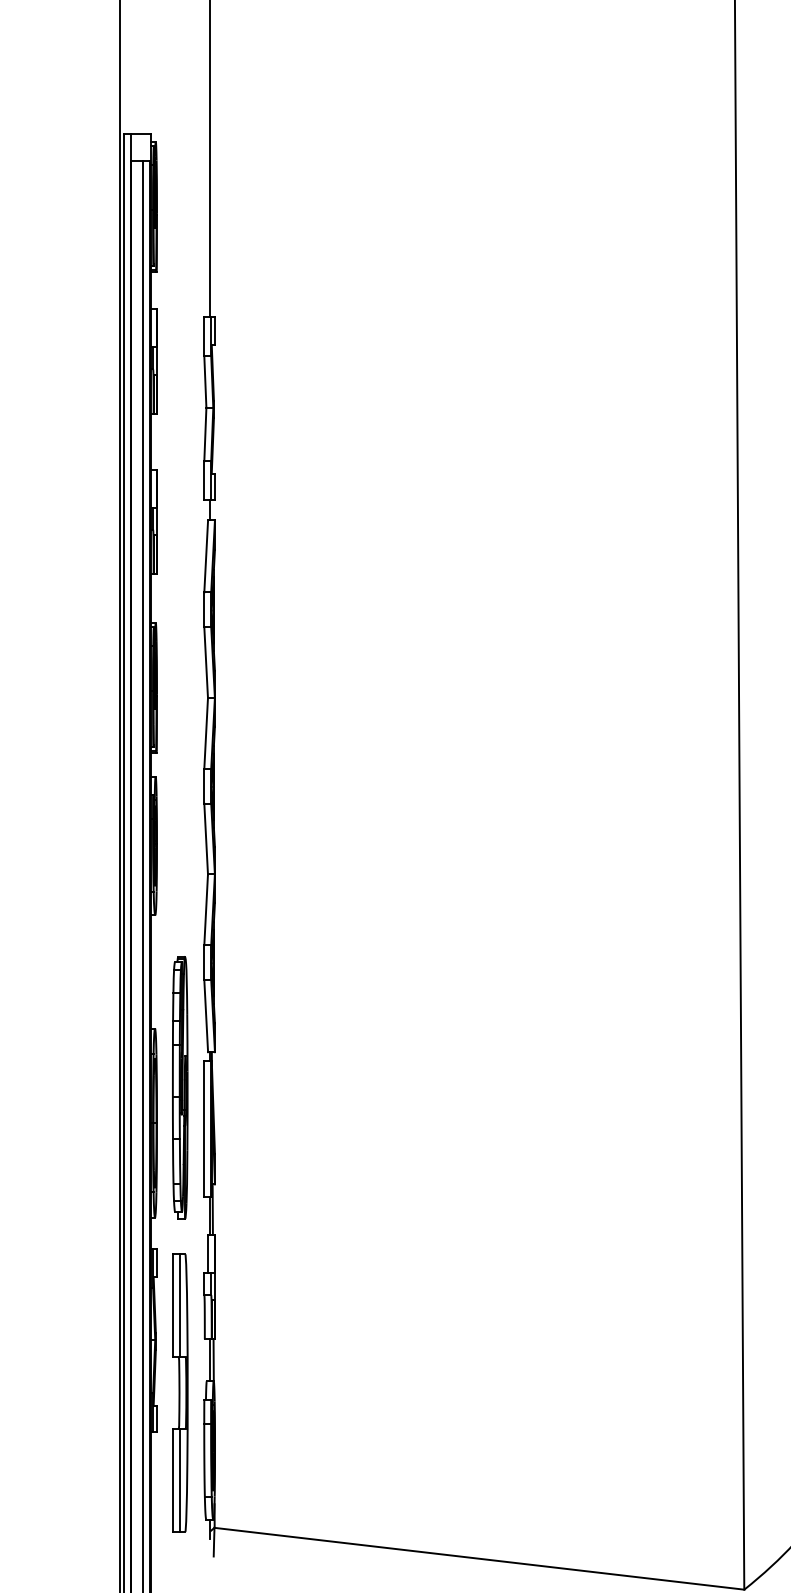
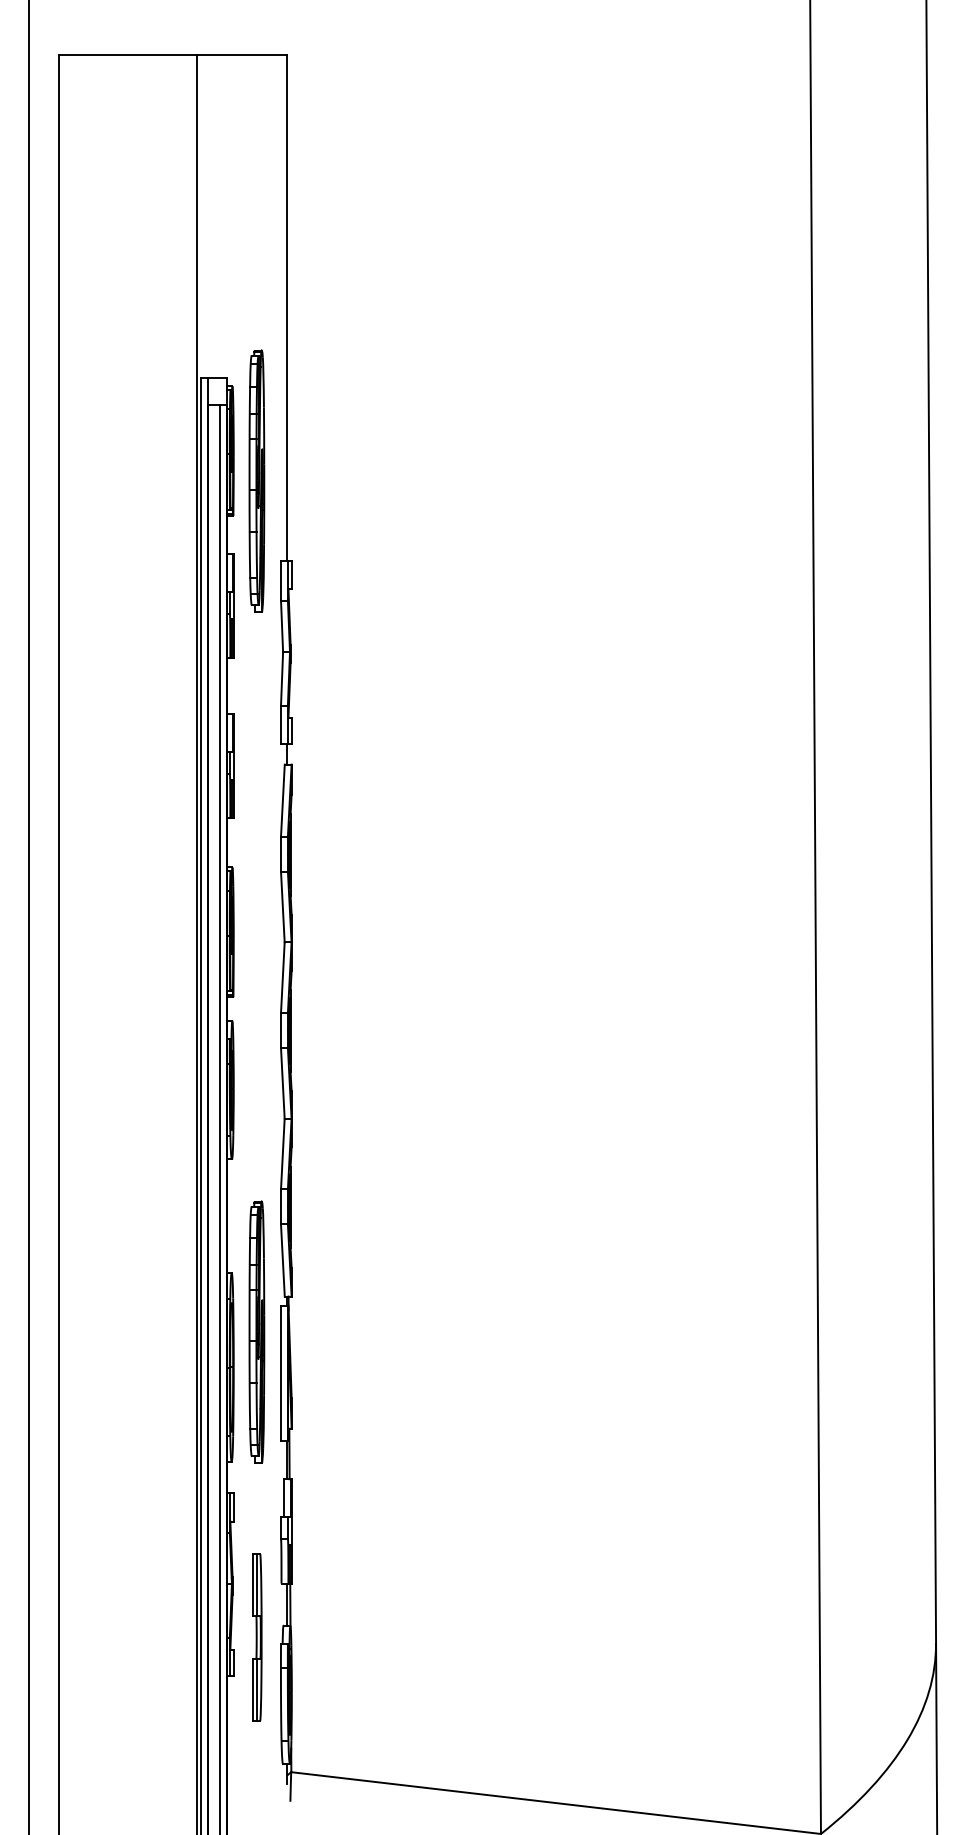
part: (179, 236) -> (256, 480), added
part: (180, 1393) -> (257, 1637), size x0.6

